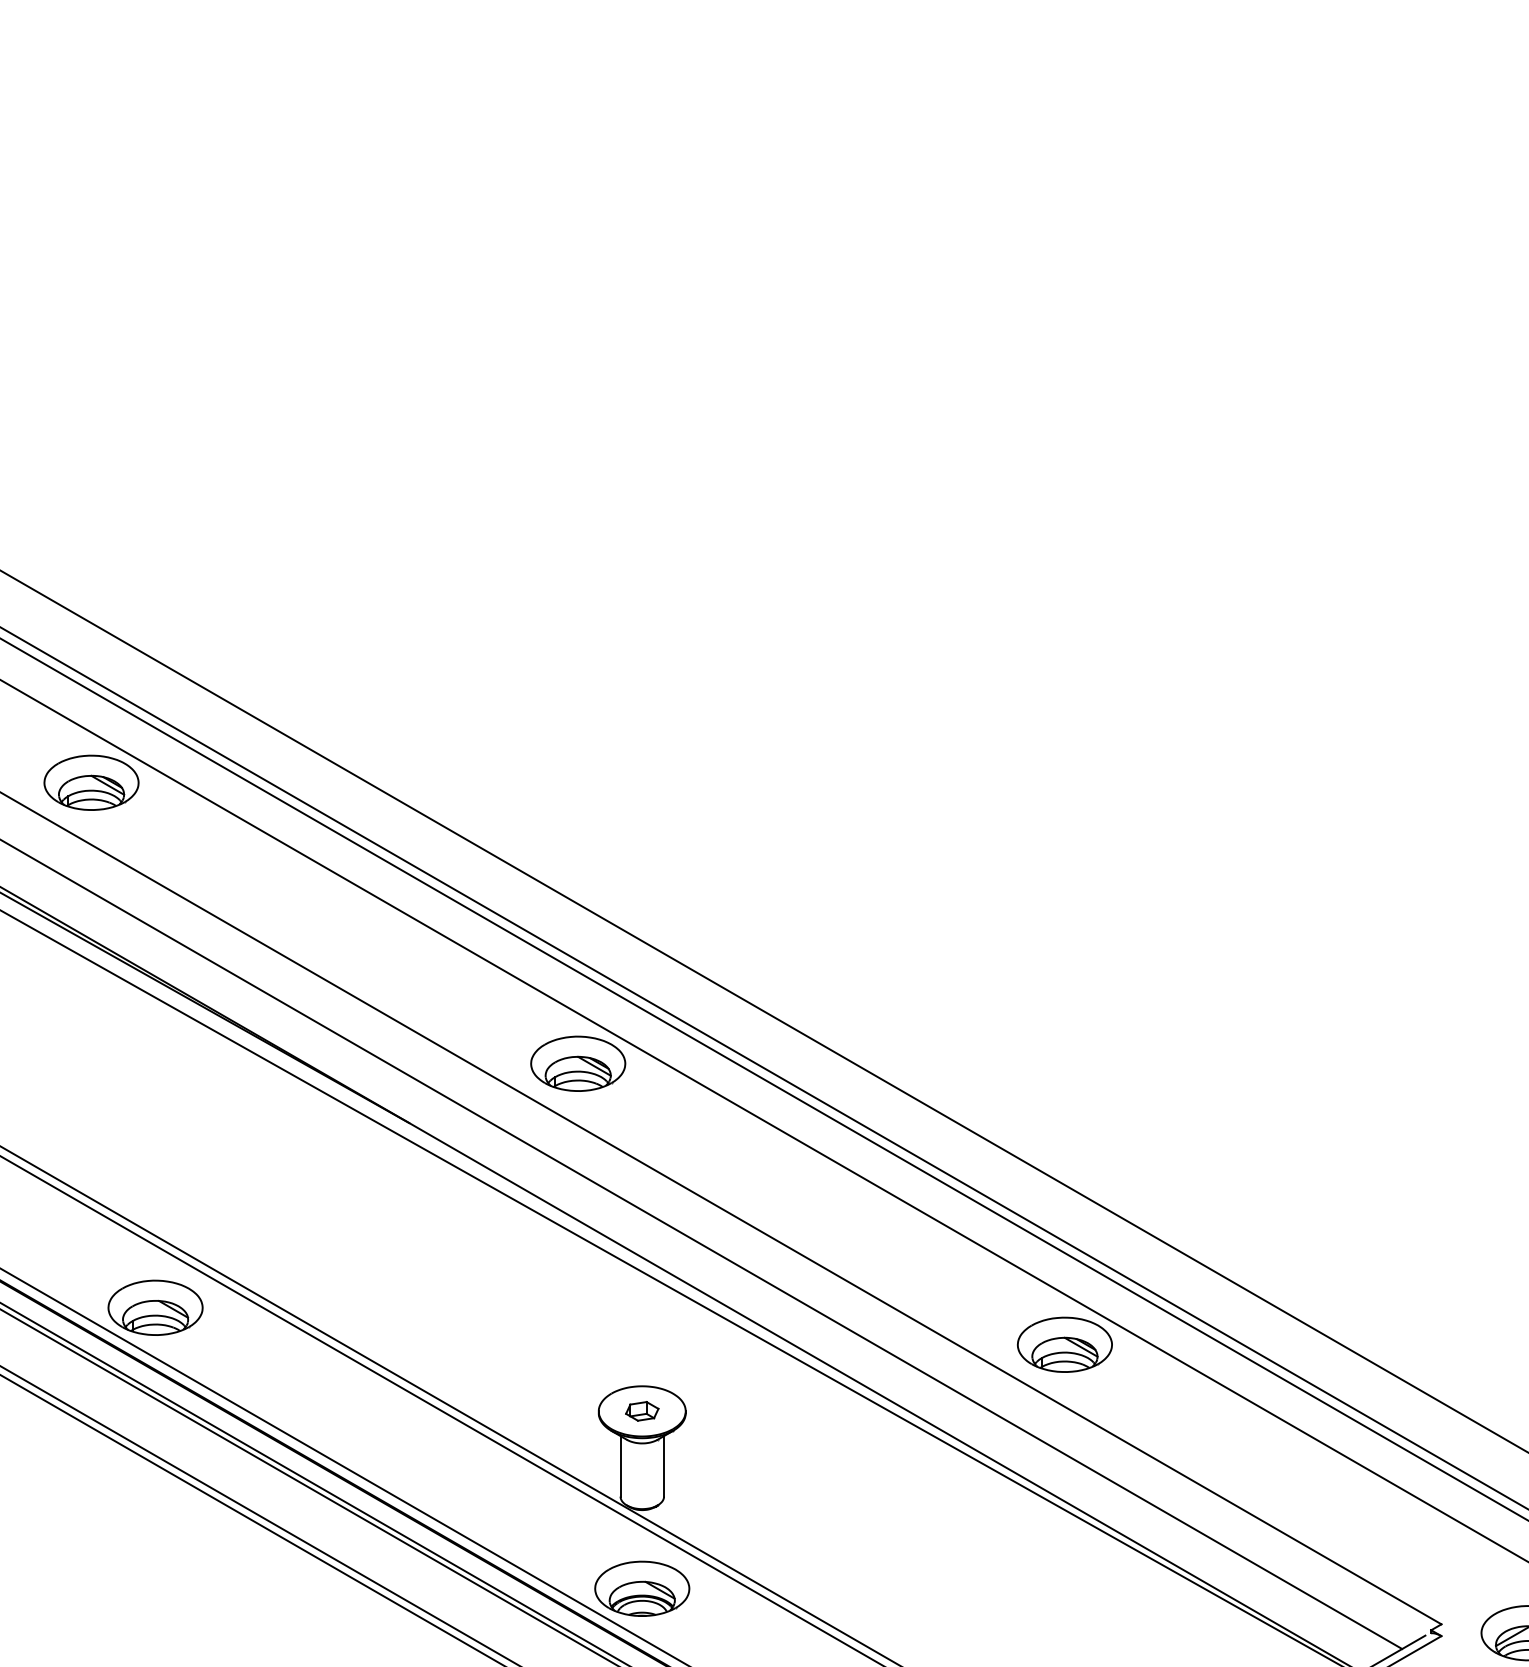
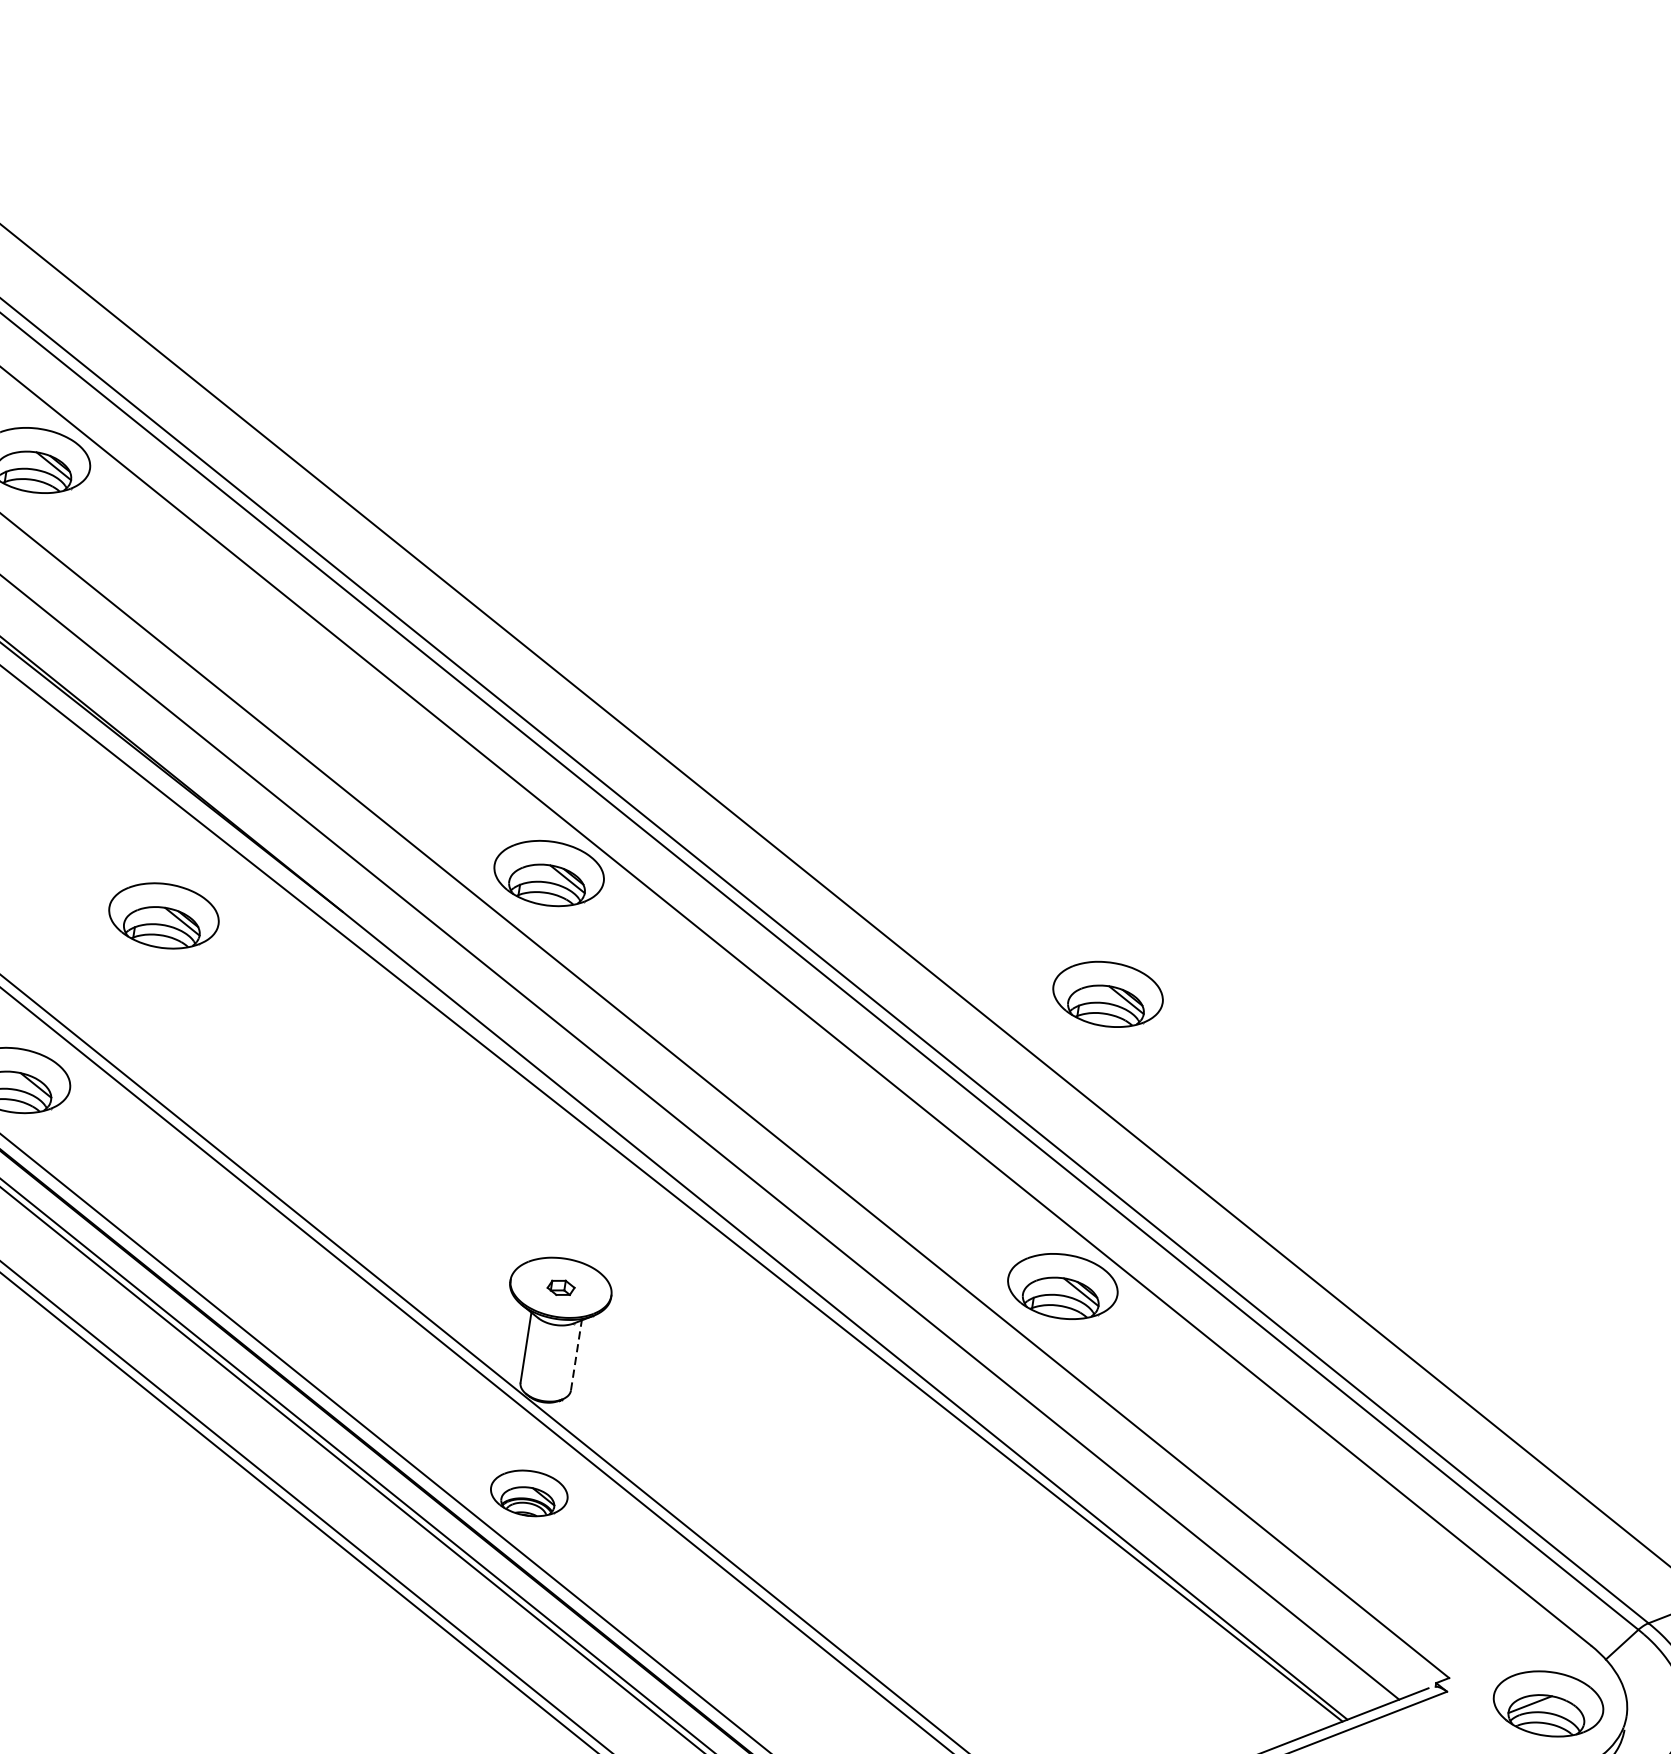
part: (1064, 1092) -> (1107, 993), added
part: (259, 1149) -> (164, 915), added
part: (642, 1411) -> (561, 1288), size x0.7
line: (664, 1465) -> (577, 1354), solid -> dashed
part: (642, 1588) -> (529, 1493), size x0.7

